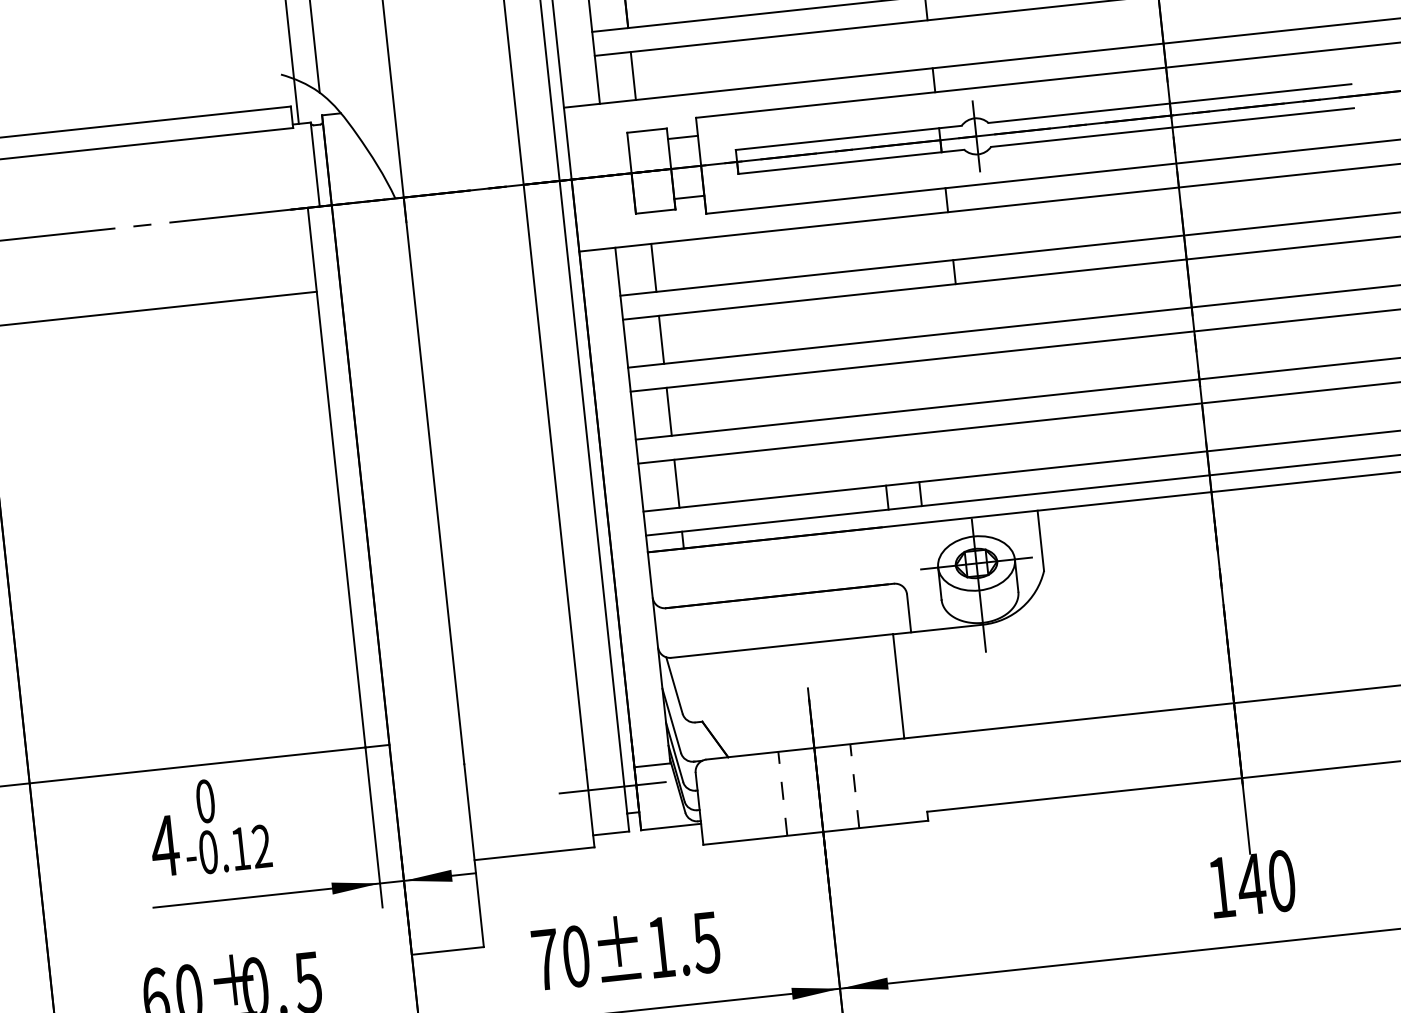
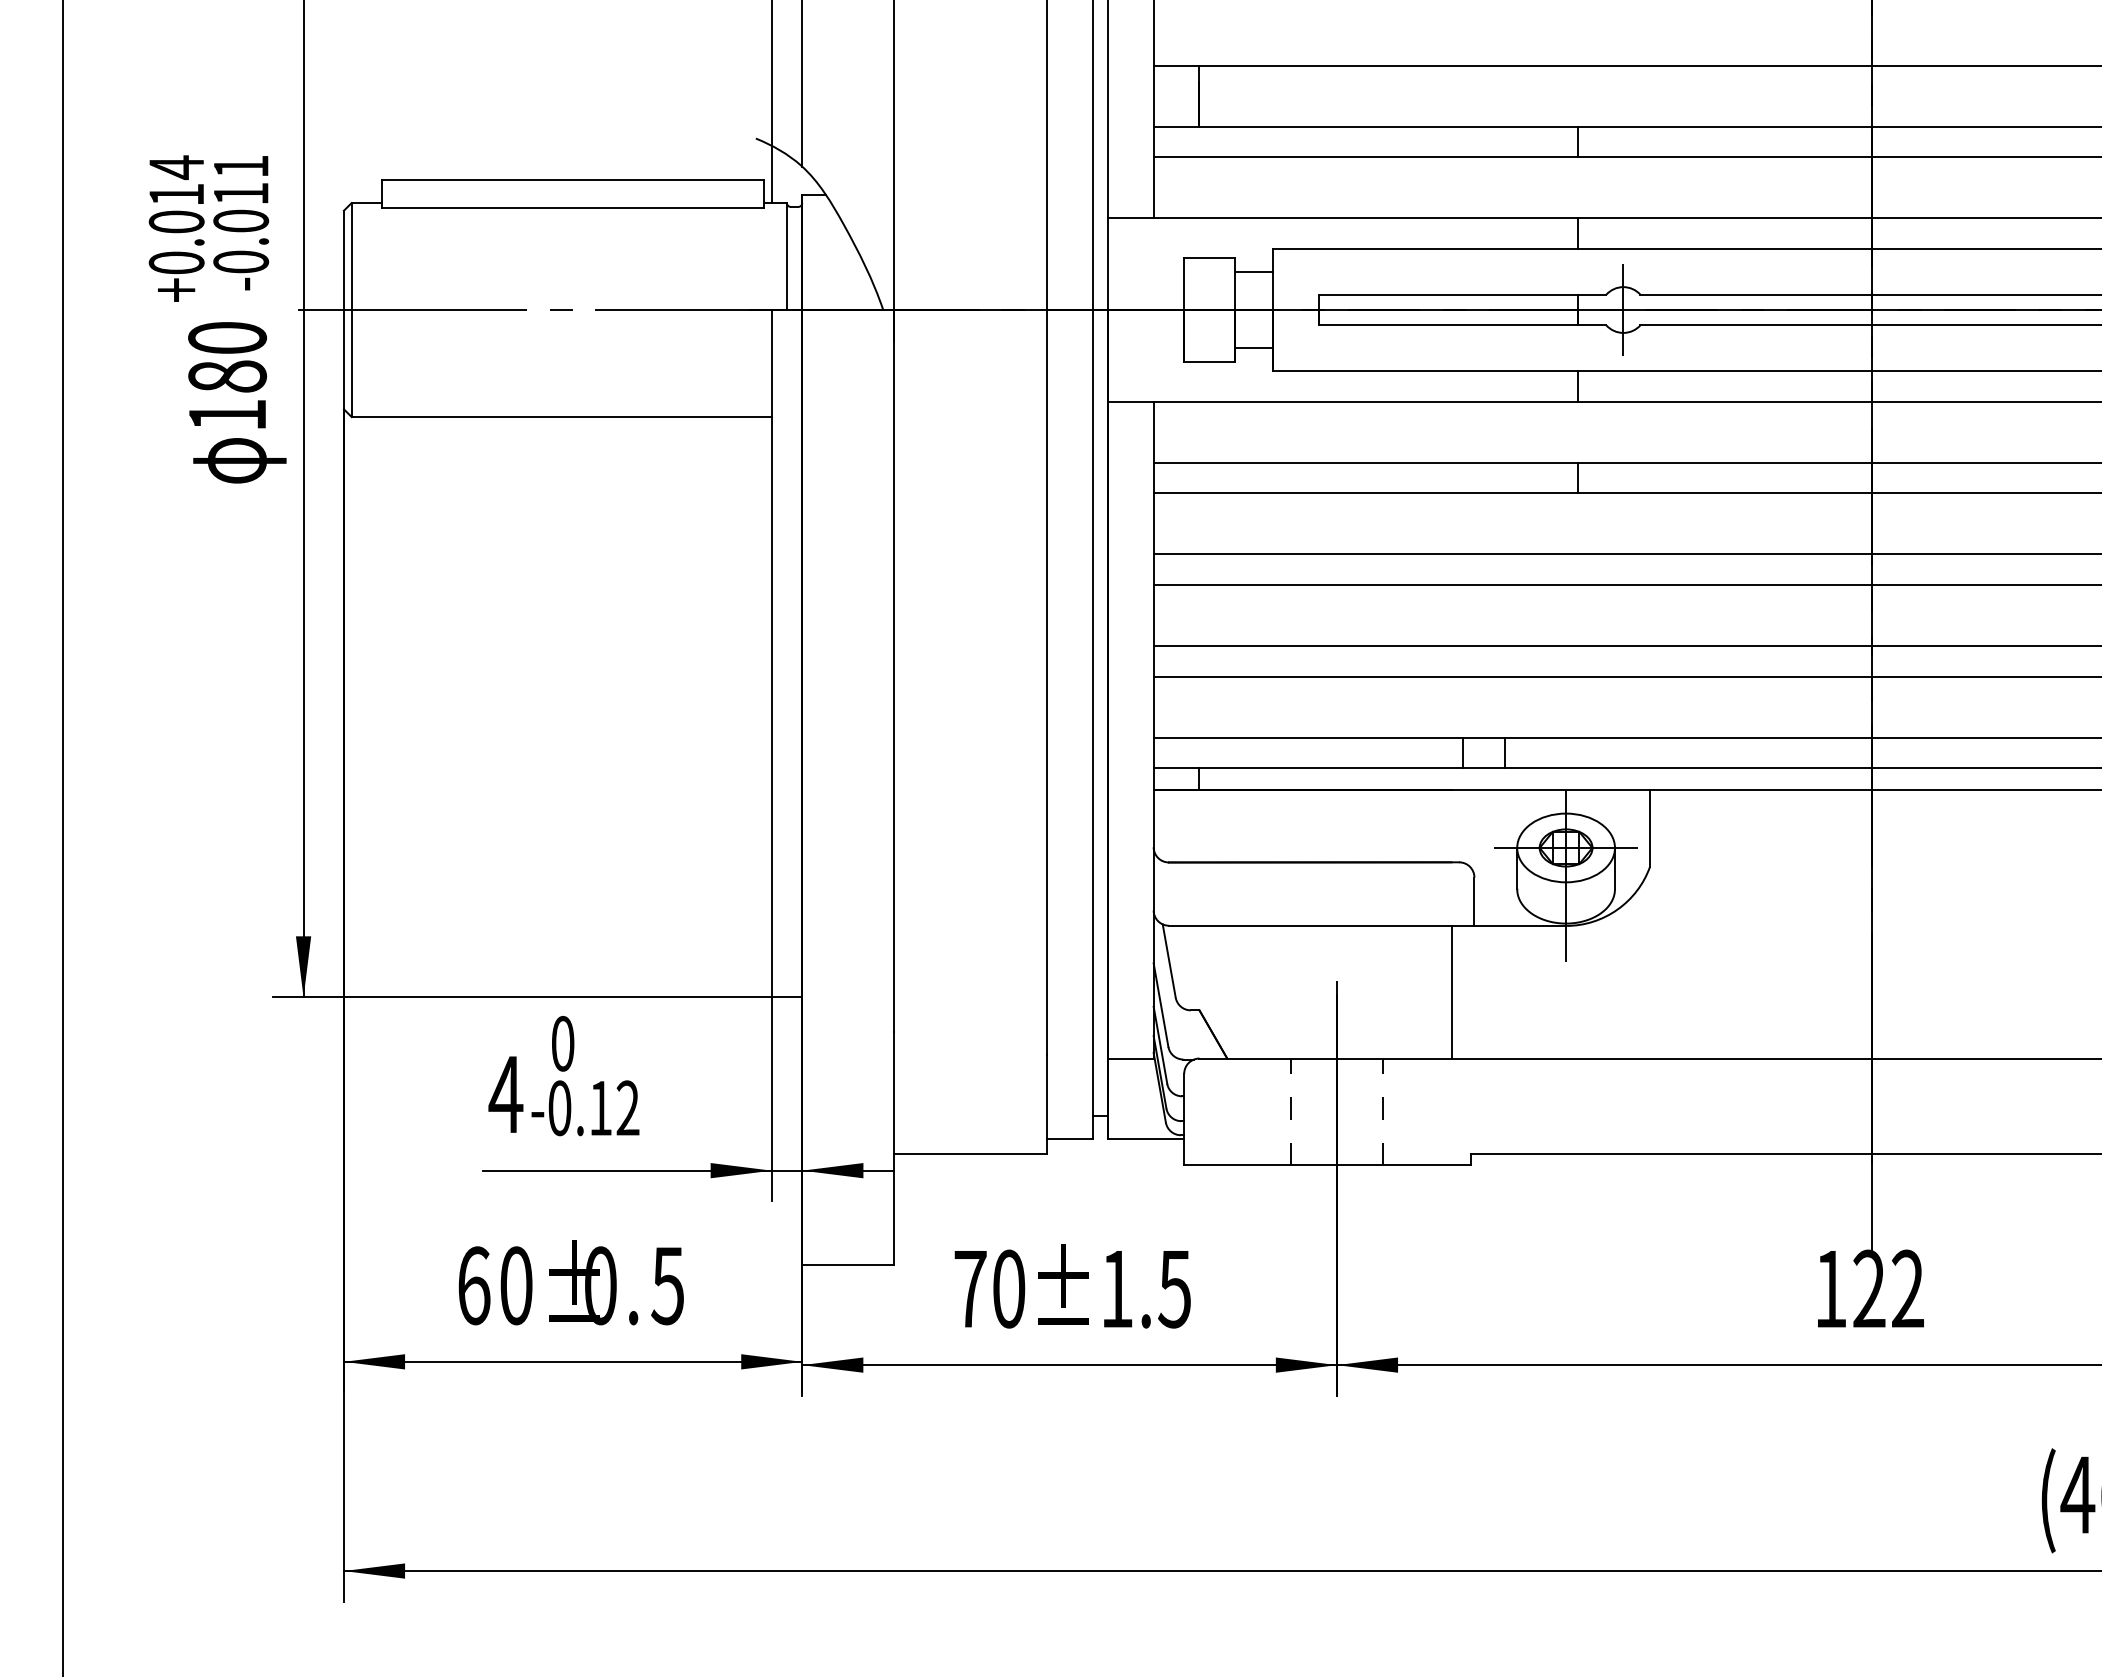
line: (633, 75) -> (1199, 187), removed
line: (653, 267) -> (1199, 431), removed
line: (661, 339) -> (1199, 523), removed
line: (669, 411) -> (1199, 615), removed
line: (676, 483) -> (1199, 706), removed
line: (612, 787) -> (1077, 1081), removed
text: (1265, 882) -> (1887, 1288), 140 -> 122

